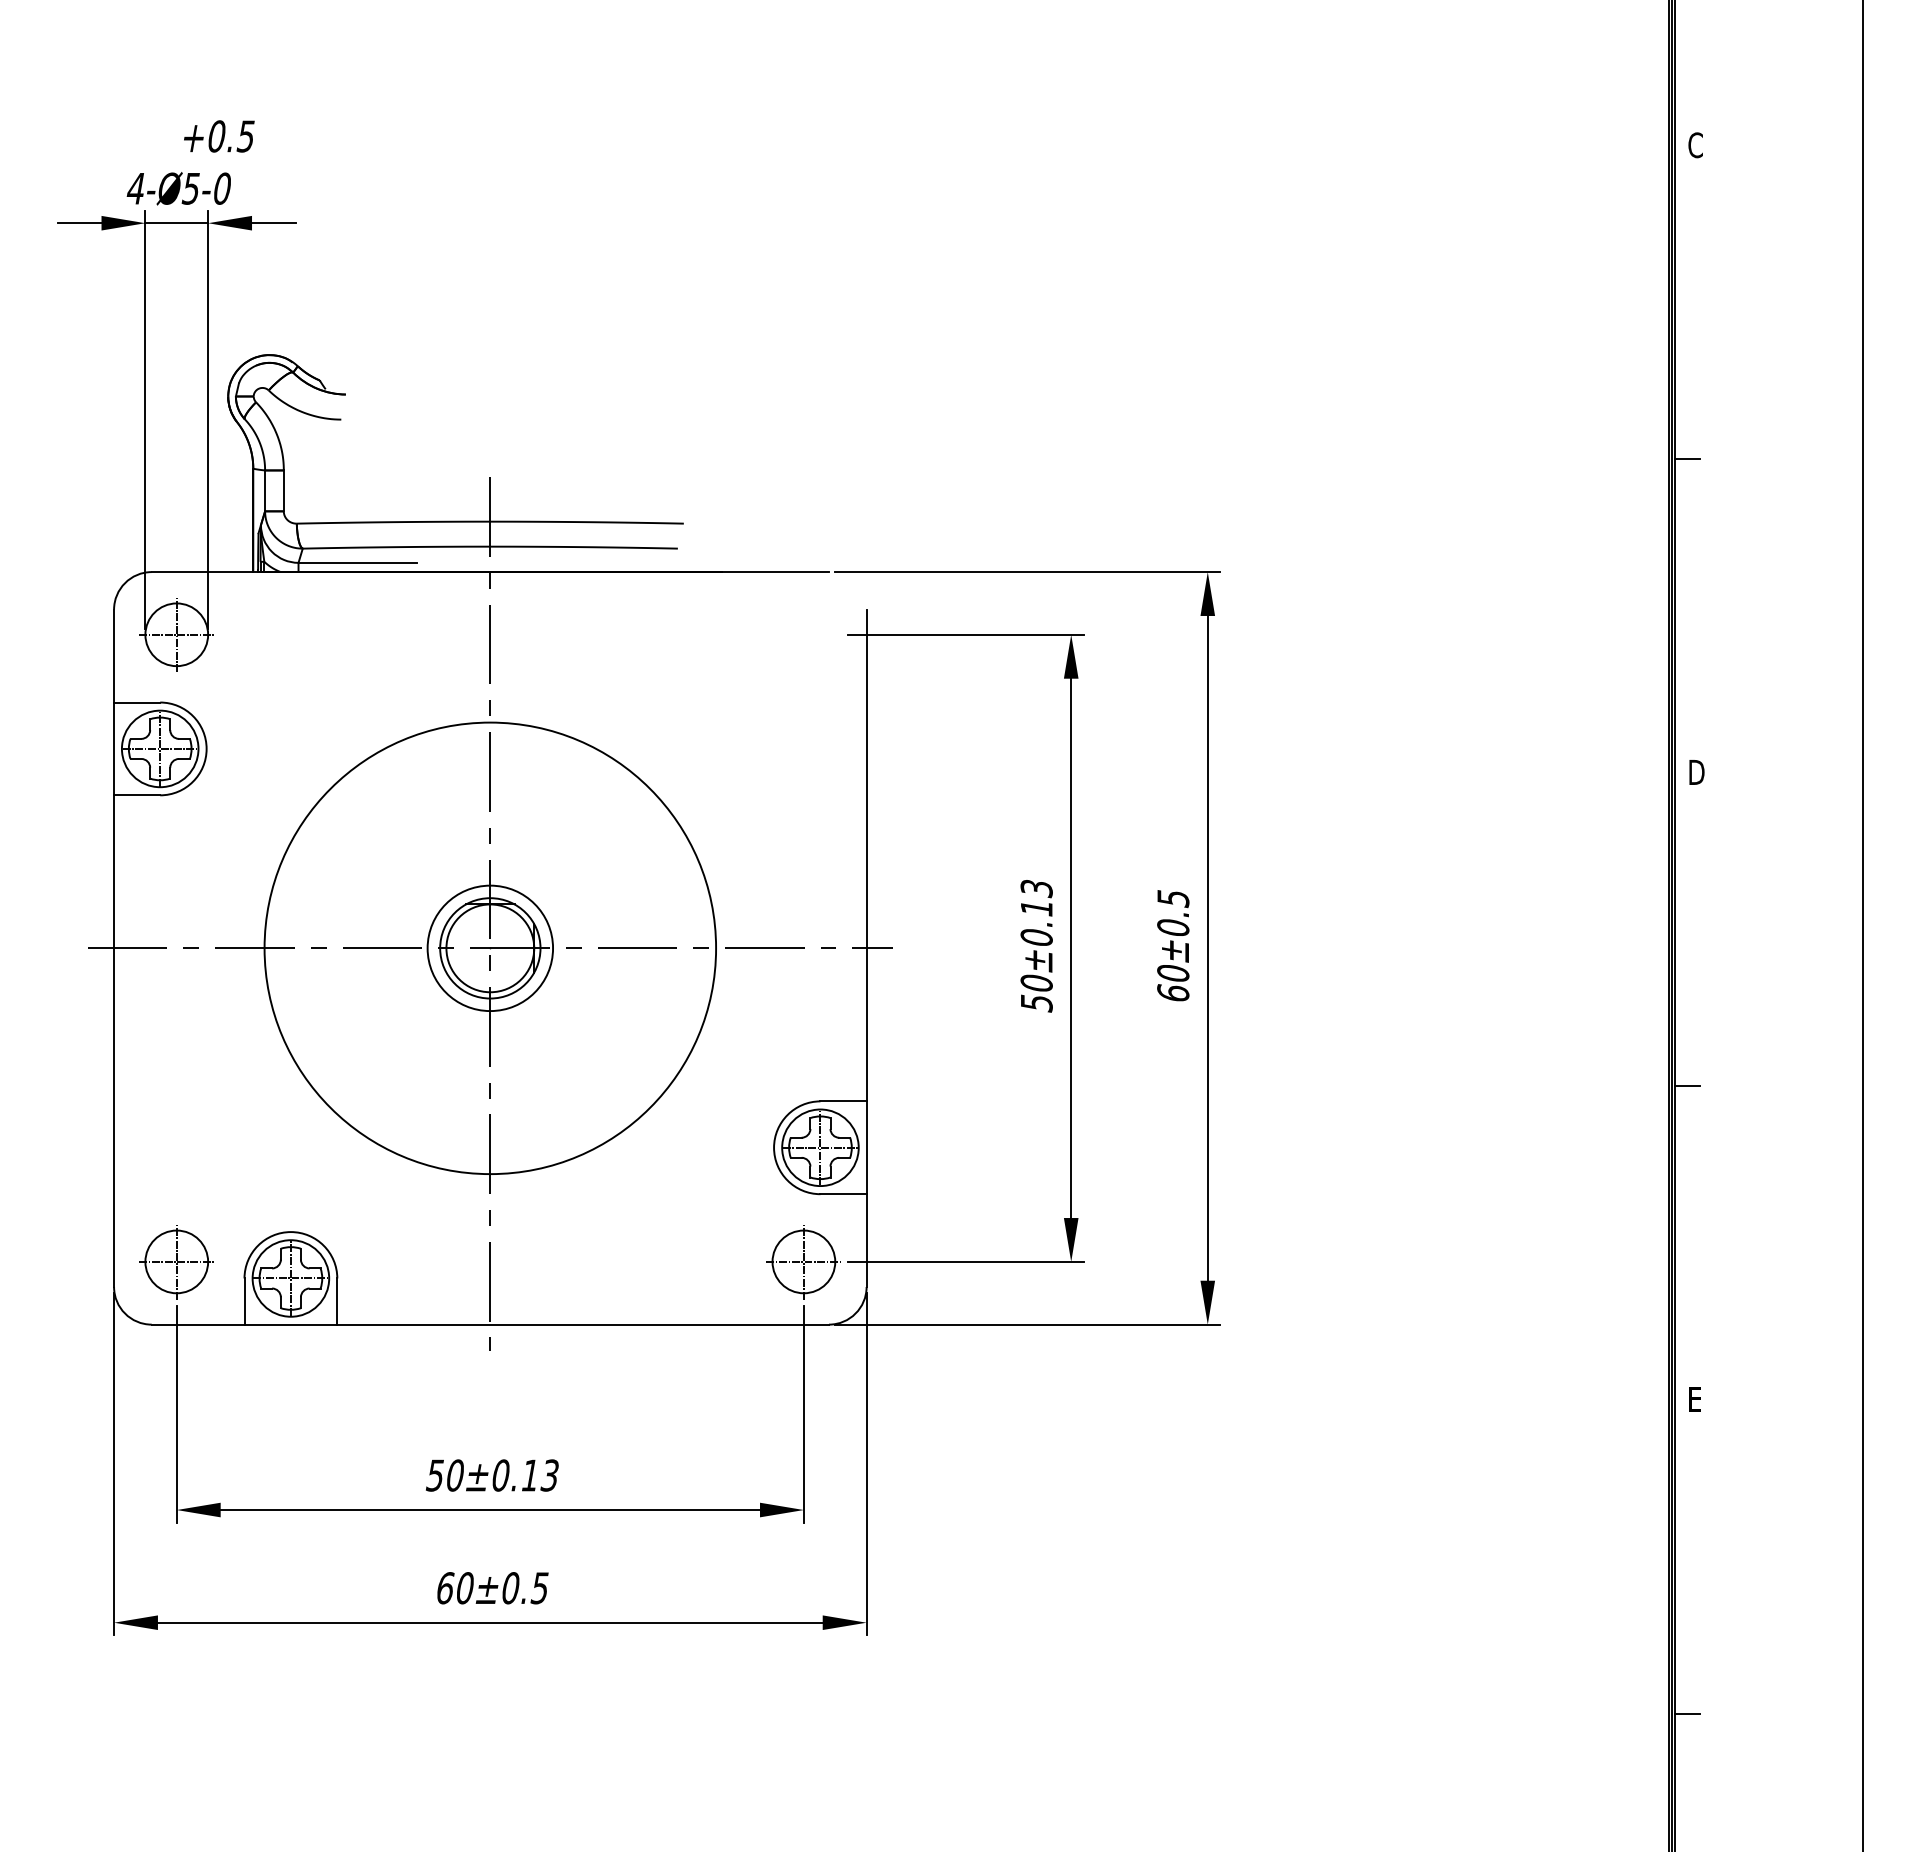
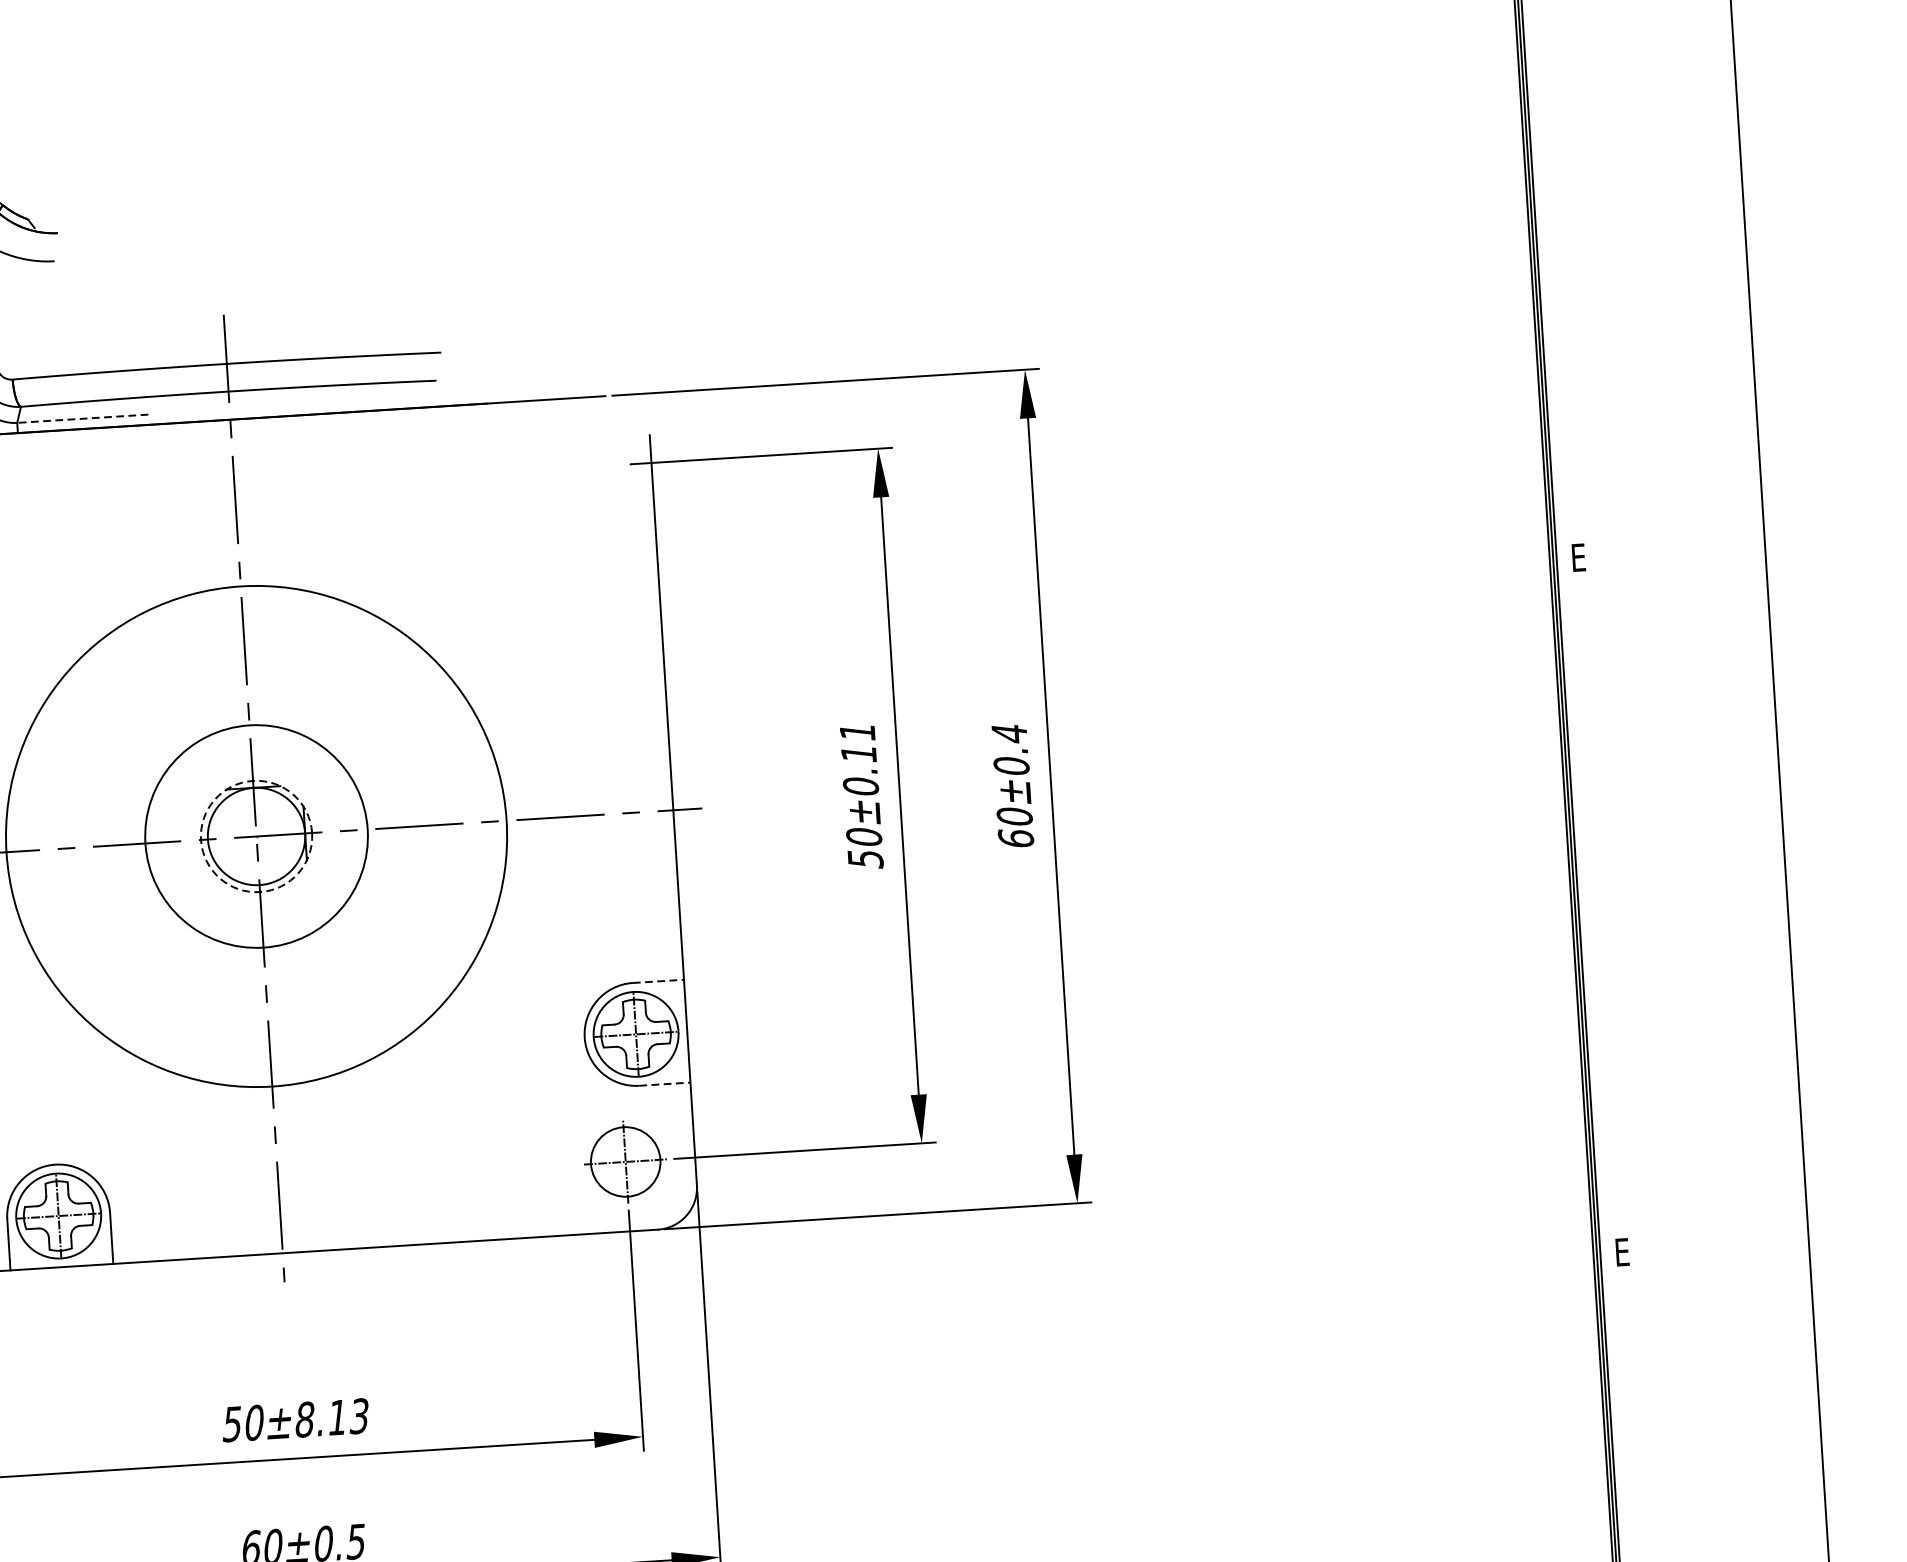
line: (1687, 459) -> (1548, 211), removed
line: (357, 562) -> (82, 418), solid -> dashed
text: (1696, 771) -> (1580, 556), D -> E
text: (1036, 889) -> (857, 733), 50±0.13 -> 50±0.11
text: (1173, 899) -> (1009, 734), 60±0.5 -> 60±0.4
circle: (490, 948) -> (256, 836), size x1.6
circle: (490, 948) -> (256, 836), solid -> dashed
line: (1687, 1086) -> (1592, 906), removed
line: (844, 1101) -> (659, 981), solid -> dashed
line: (844, 1194) -> (665, 1084), solid -> dashed
text: (500, 1475) -> (304, 1419), 50±0.13 -> 50±8.13

